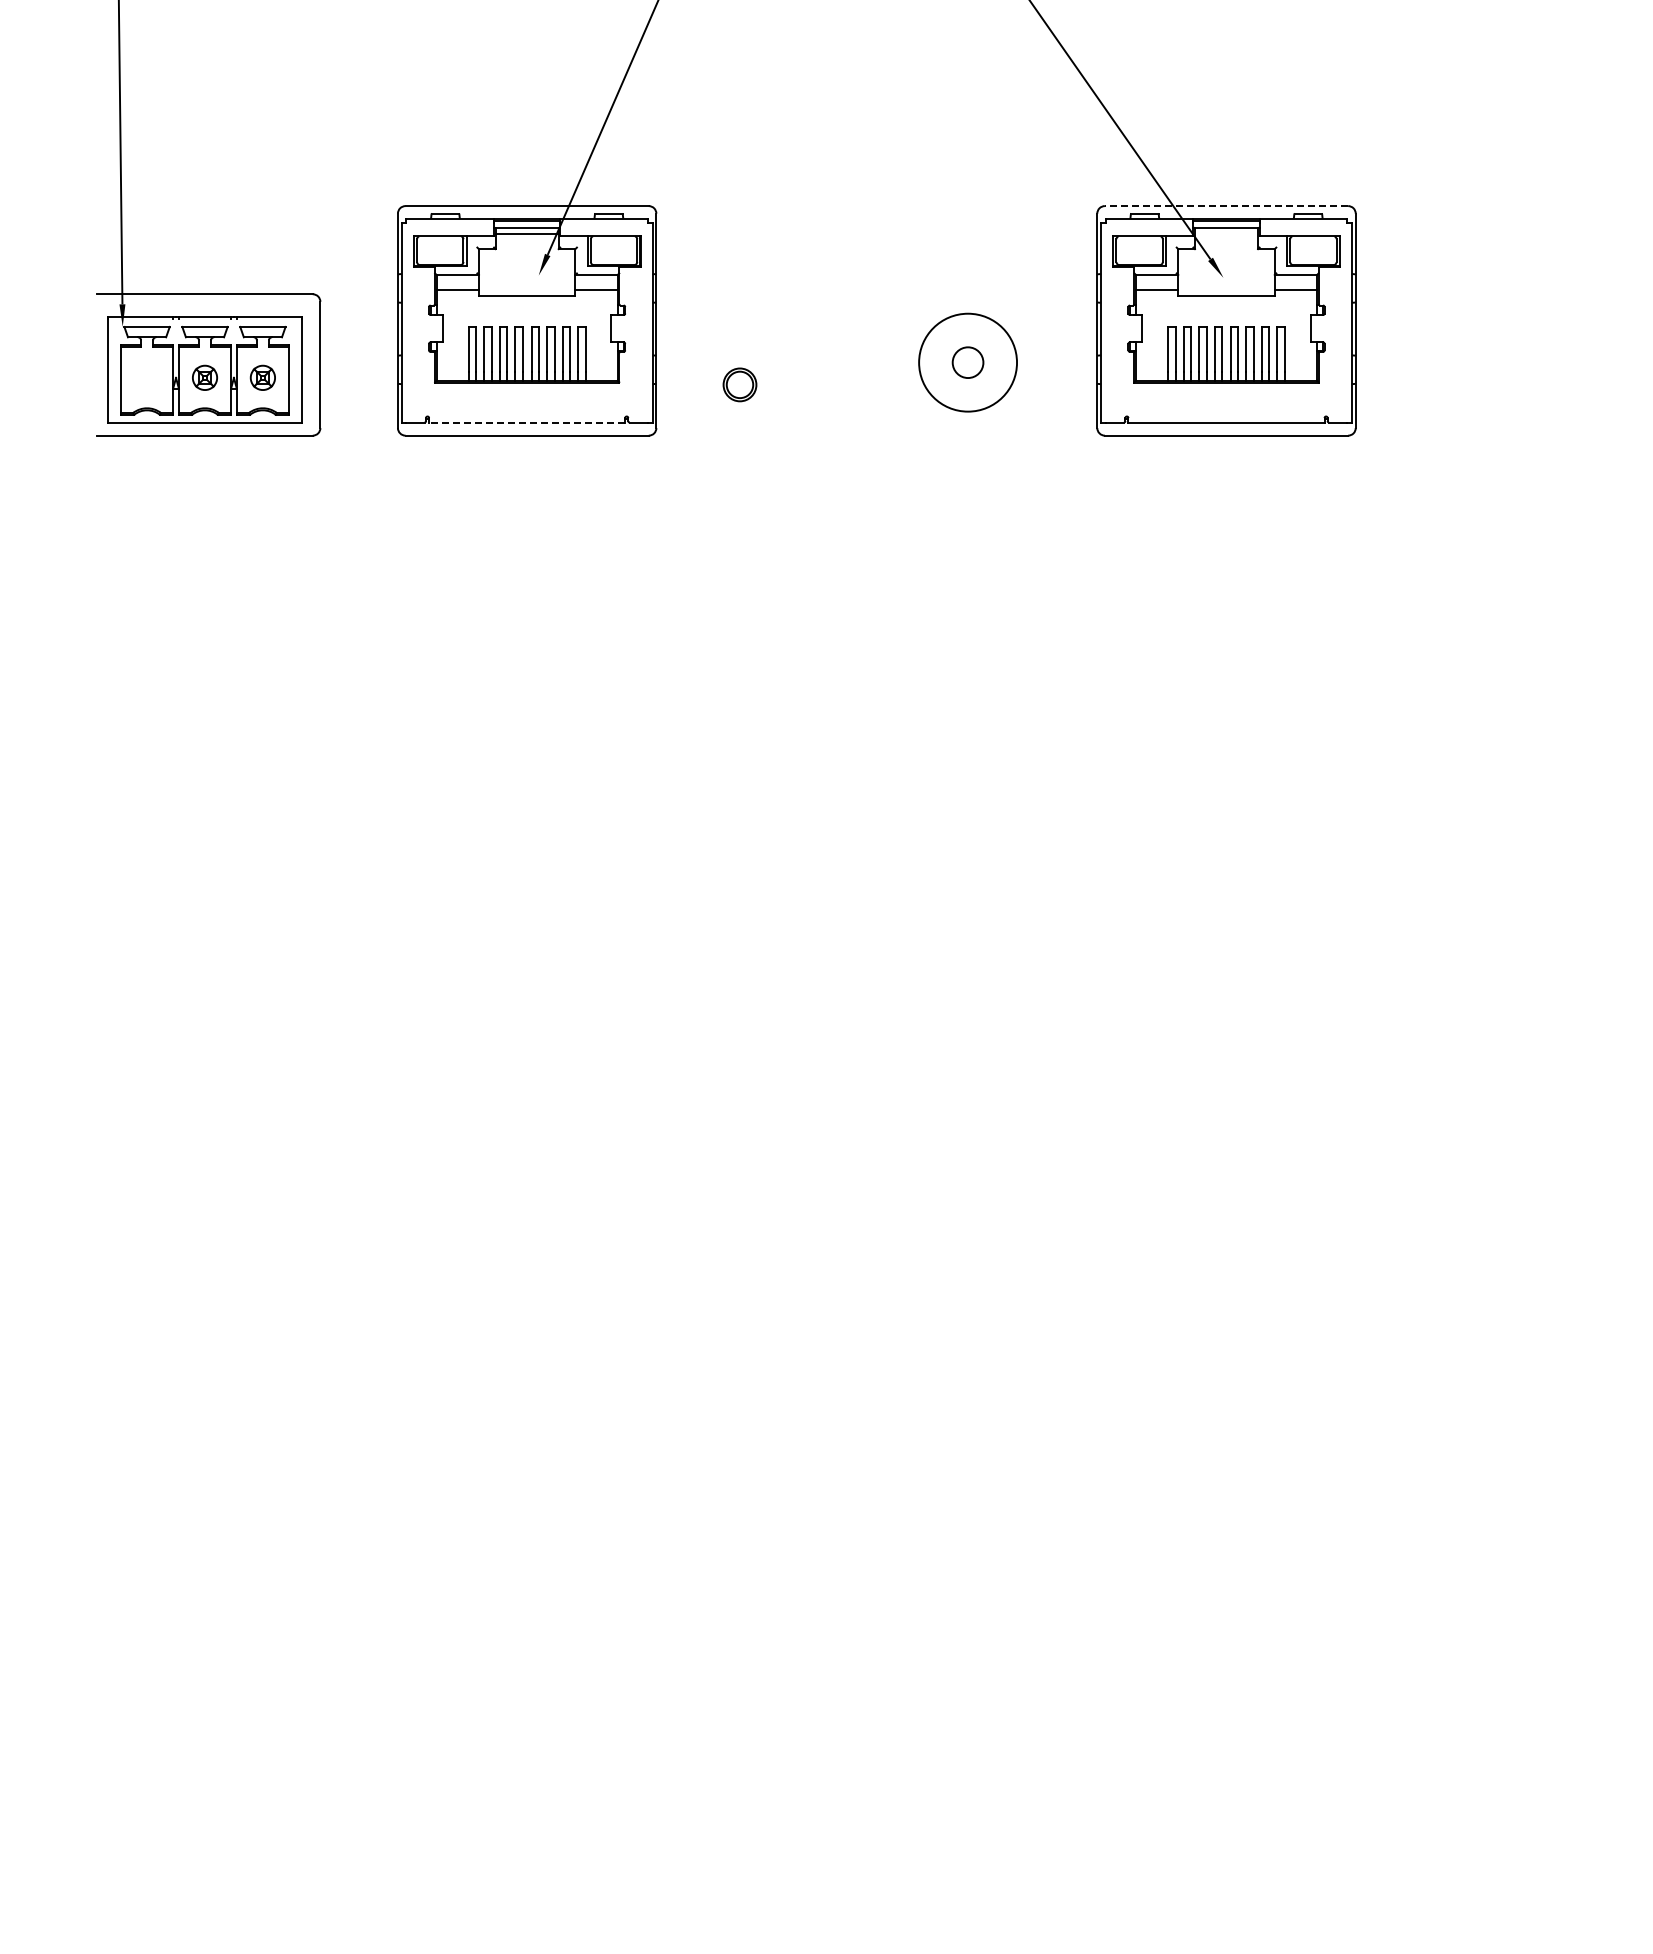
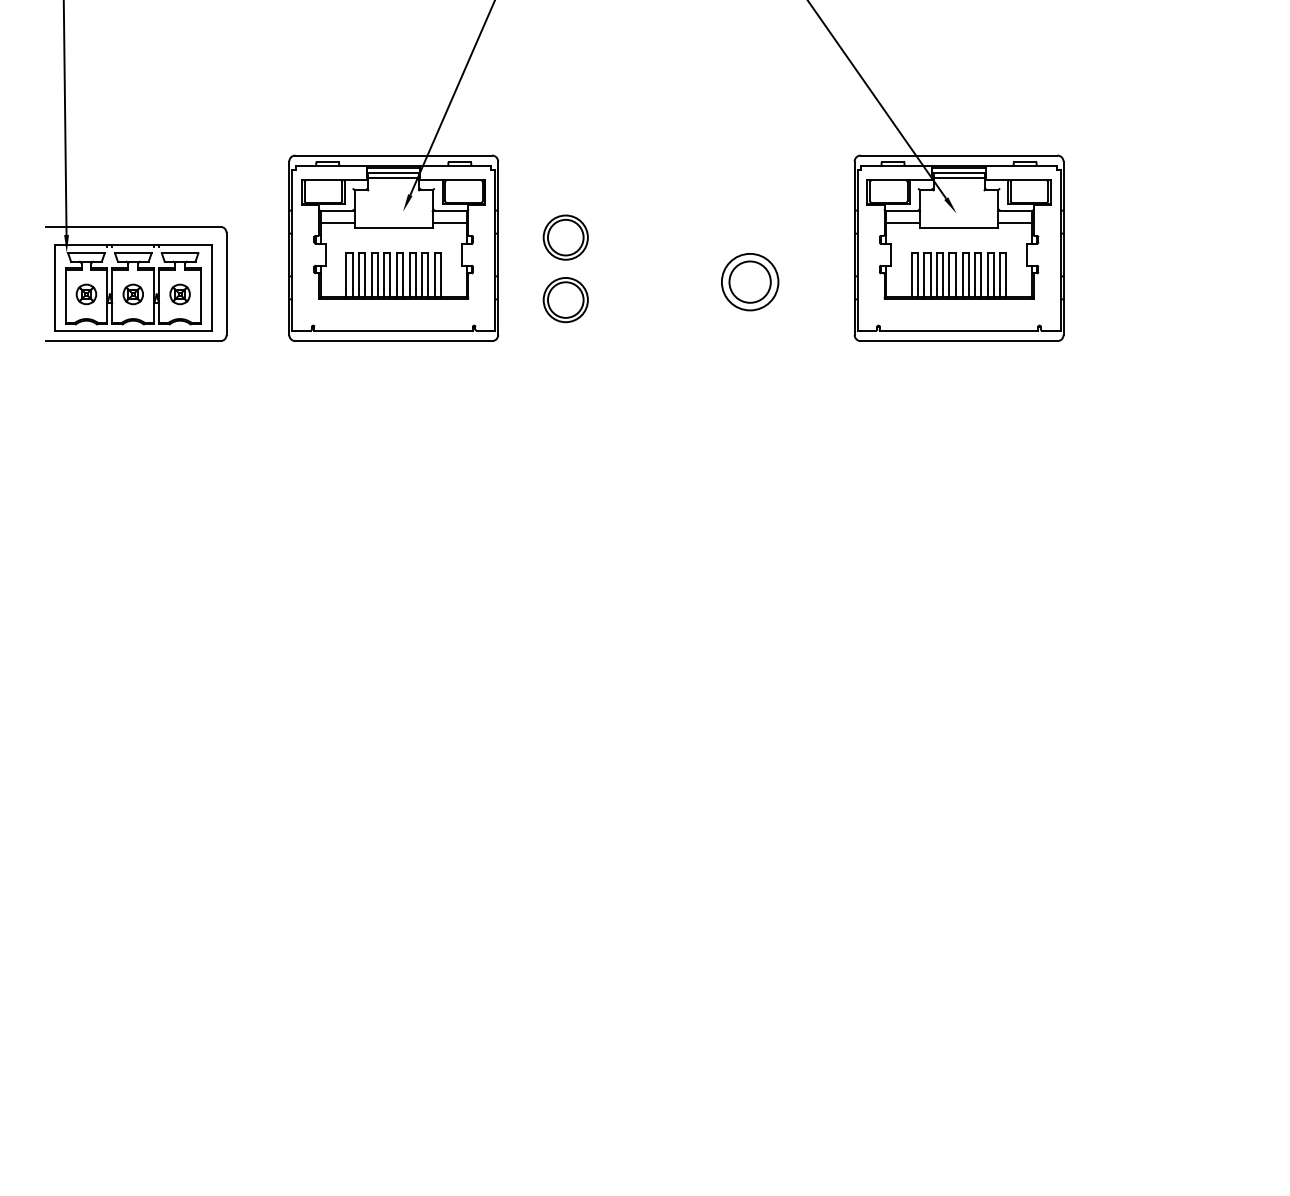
line: (1226, 206) -> (959, 155), dashed -> solid
line: (1226, 233) -> (959, 177), added
part: (739, 307) -> (565, 237), added
circle: (967, 362) -> (749, 282), size x1.67
circle: (968, 362) -> (750, 282), size x0.71
part: (147, 377) -> (86, 294), added
part: (739, 384) -> (565, 299), size x1.67
line: (526, 422) -> (393, 330), dashed -> solid

